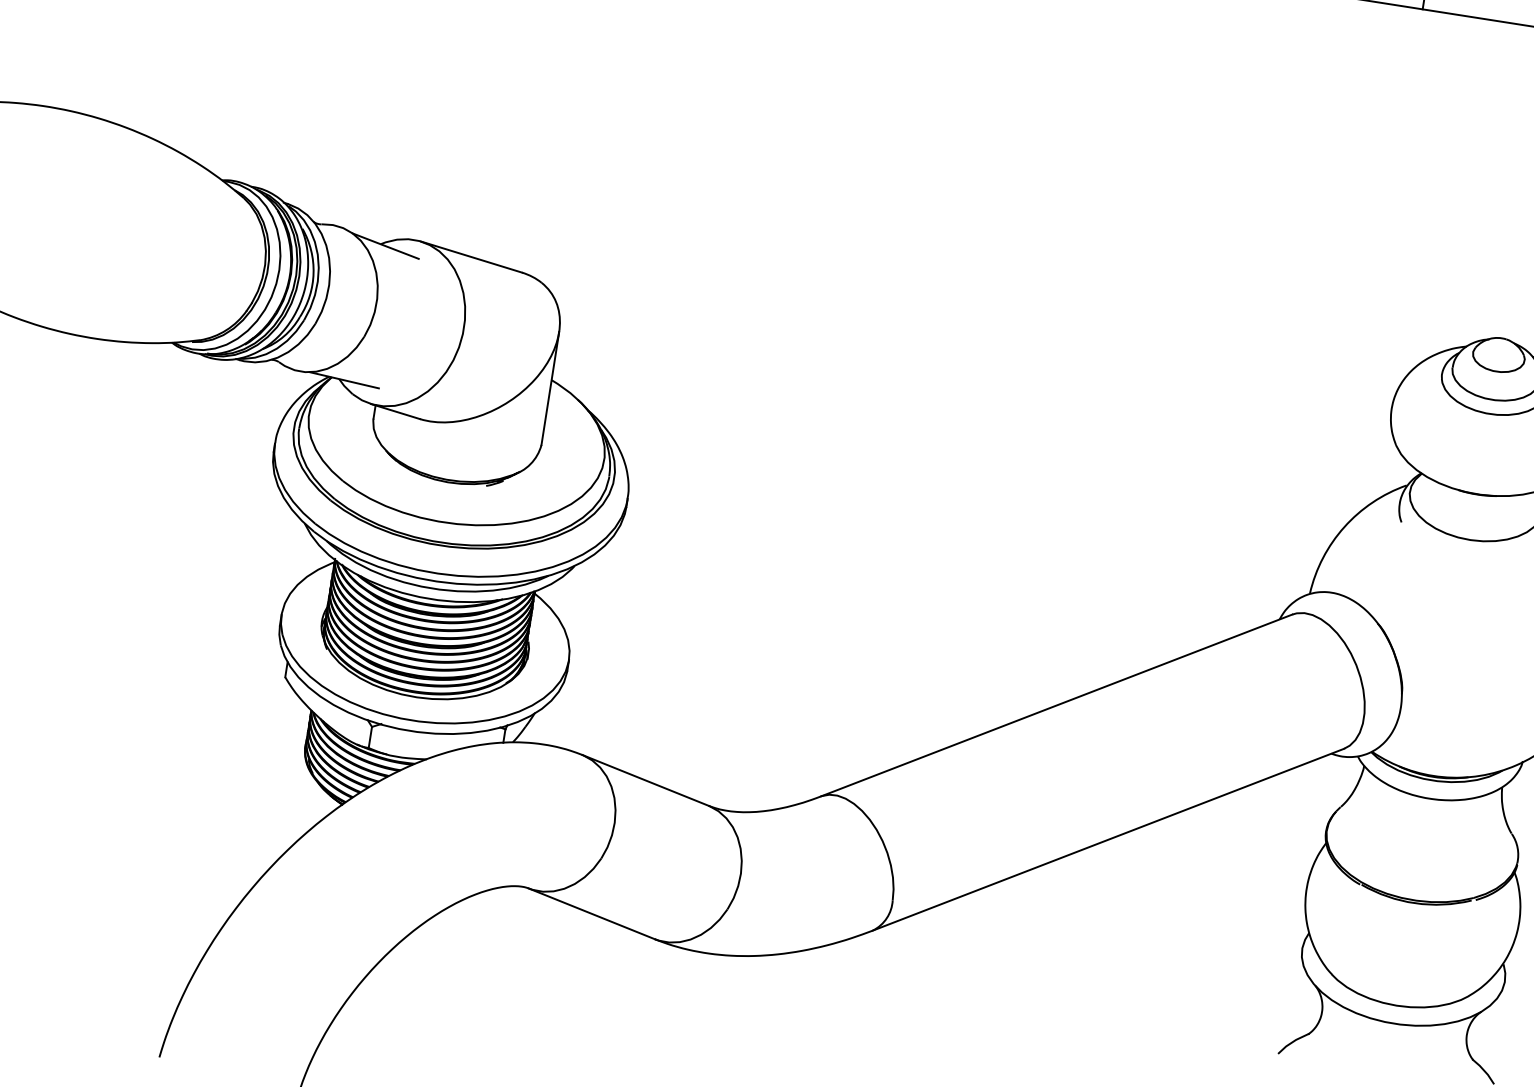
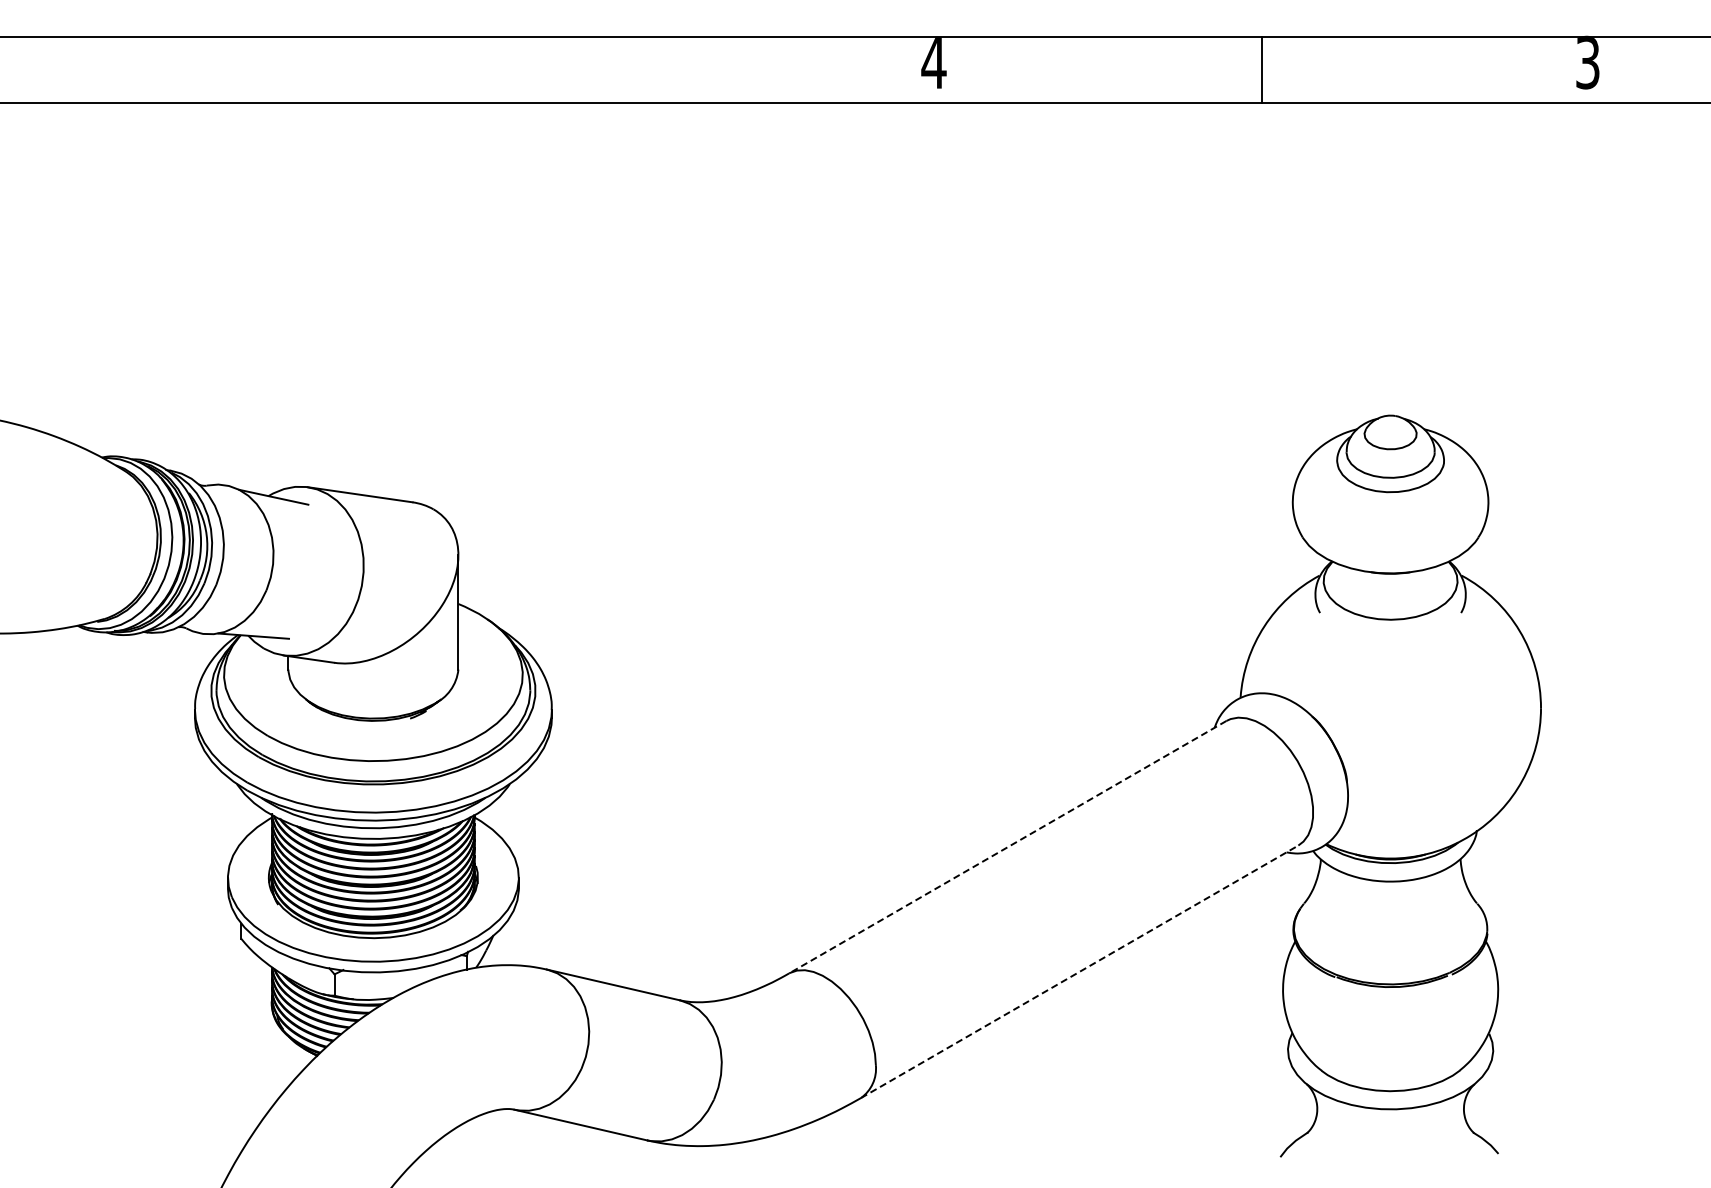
line: (1056, 705) -> (1007, 847), solid -> dashed
line: (1108, 839) -> (1079, 971), solid -> dashed

